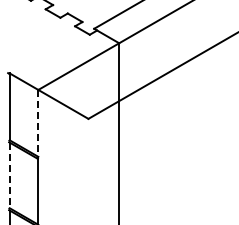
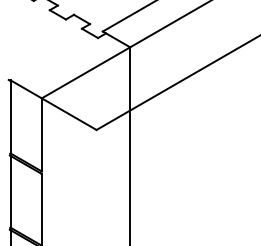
line: (38, 123) -> (41, 135), dashed -> solid
line: (9, 175) -> (10, 191), dashed -> solid

